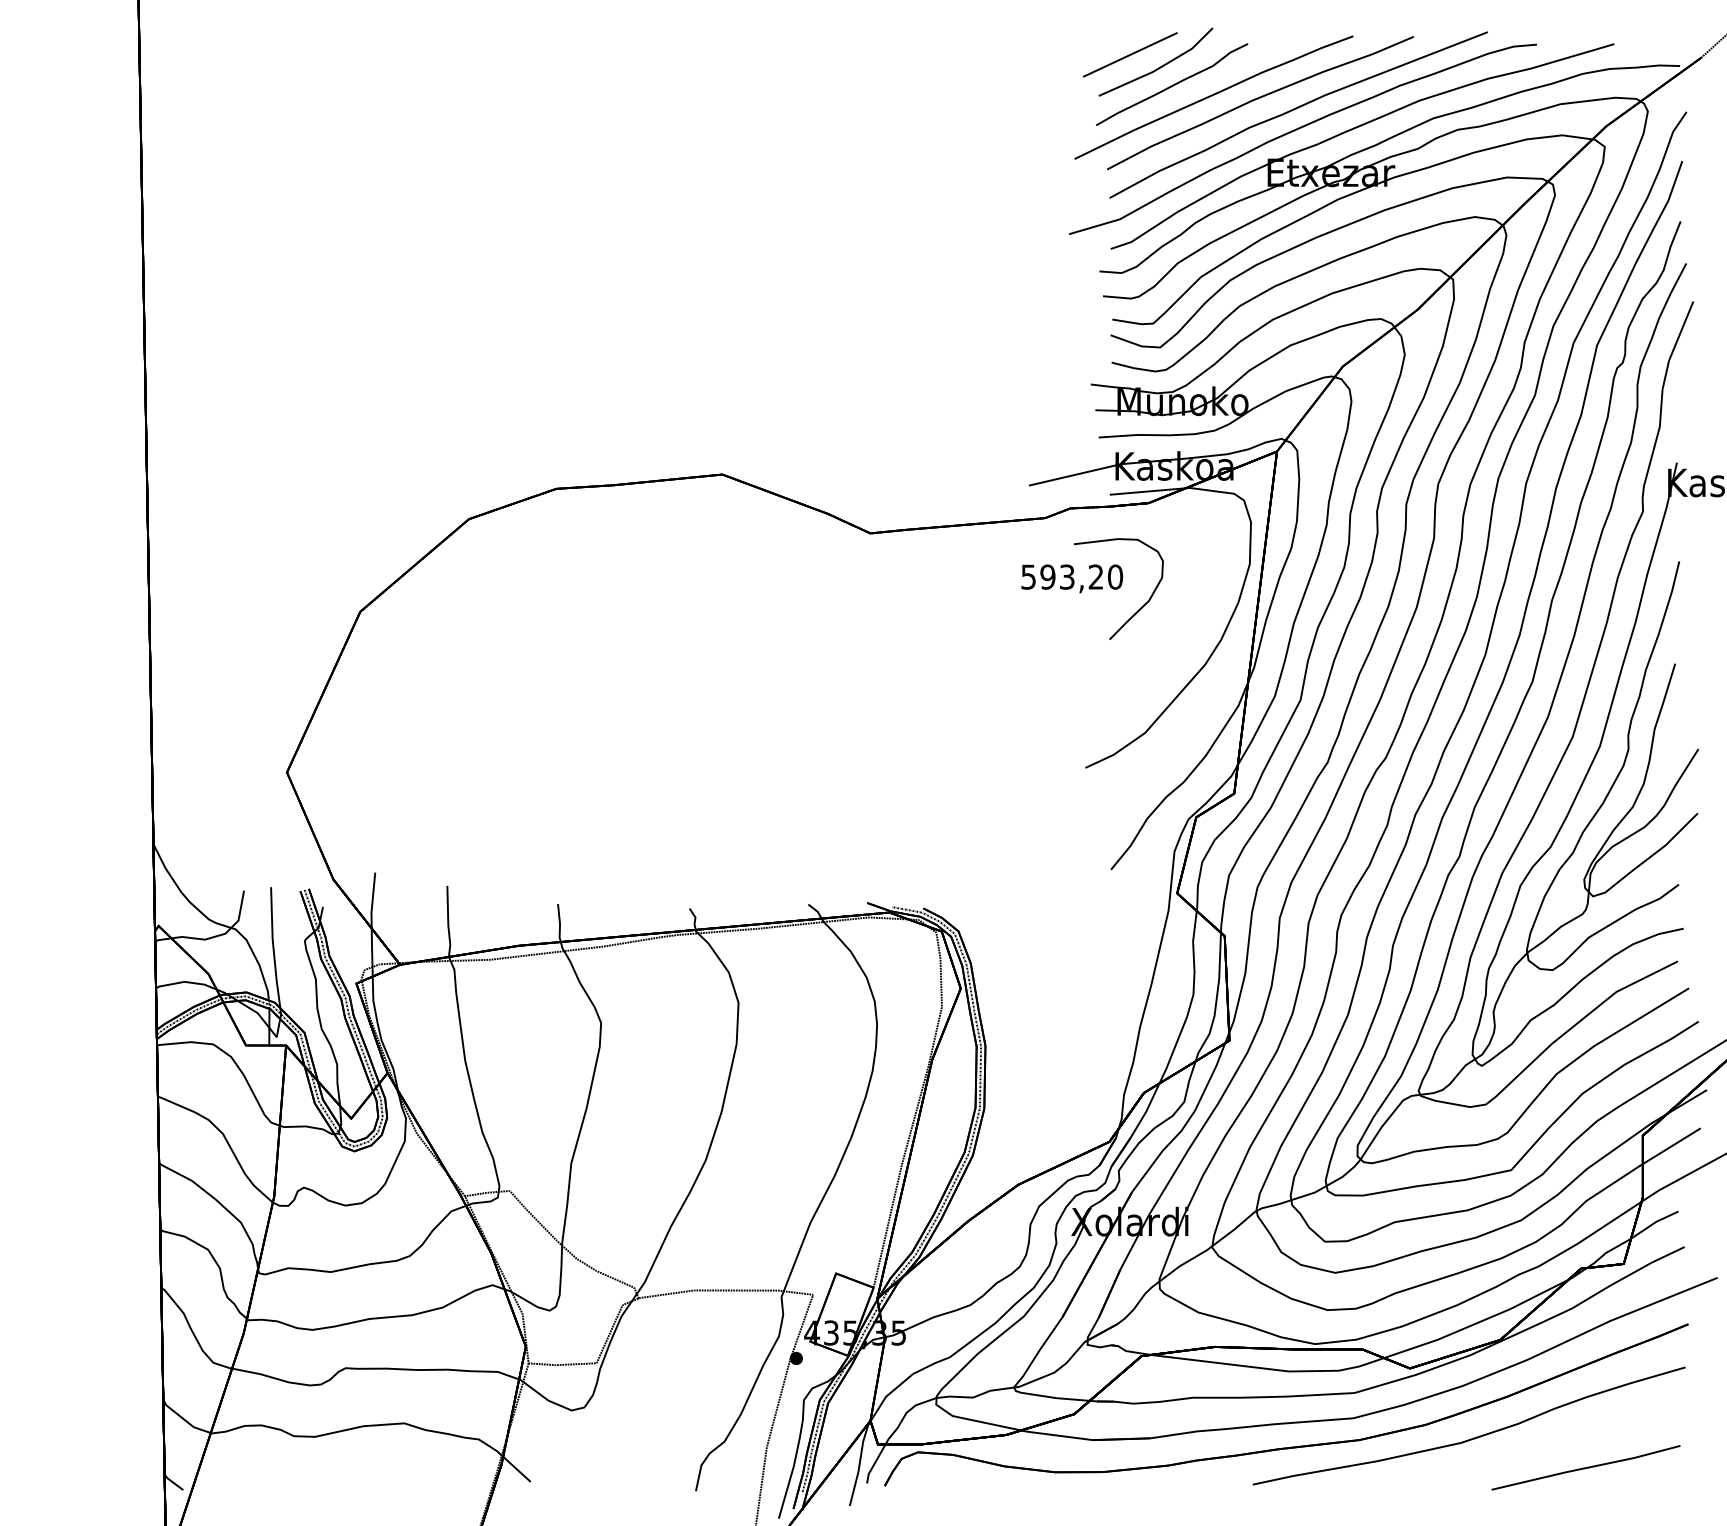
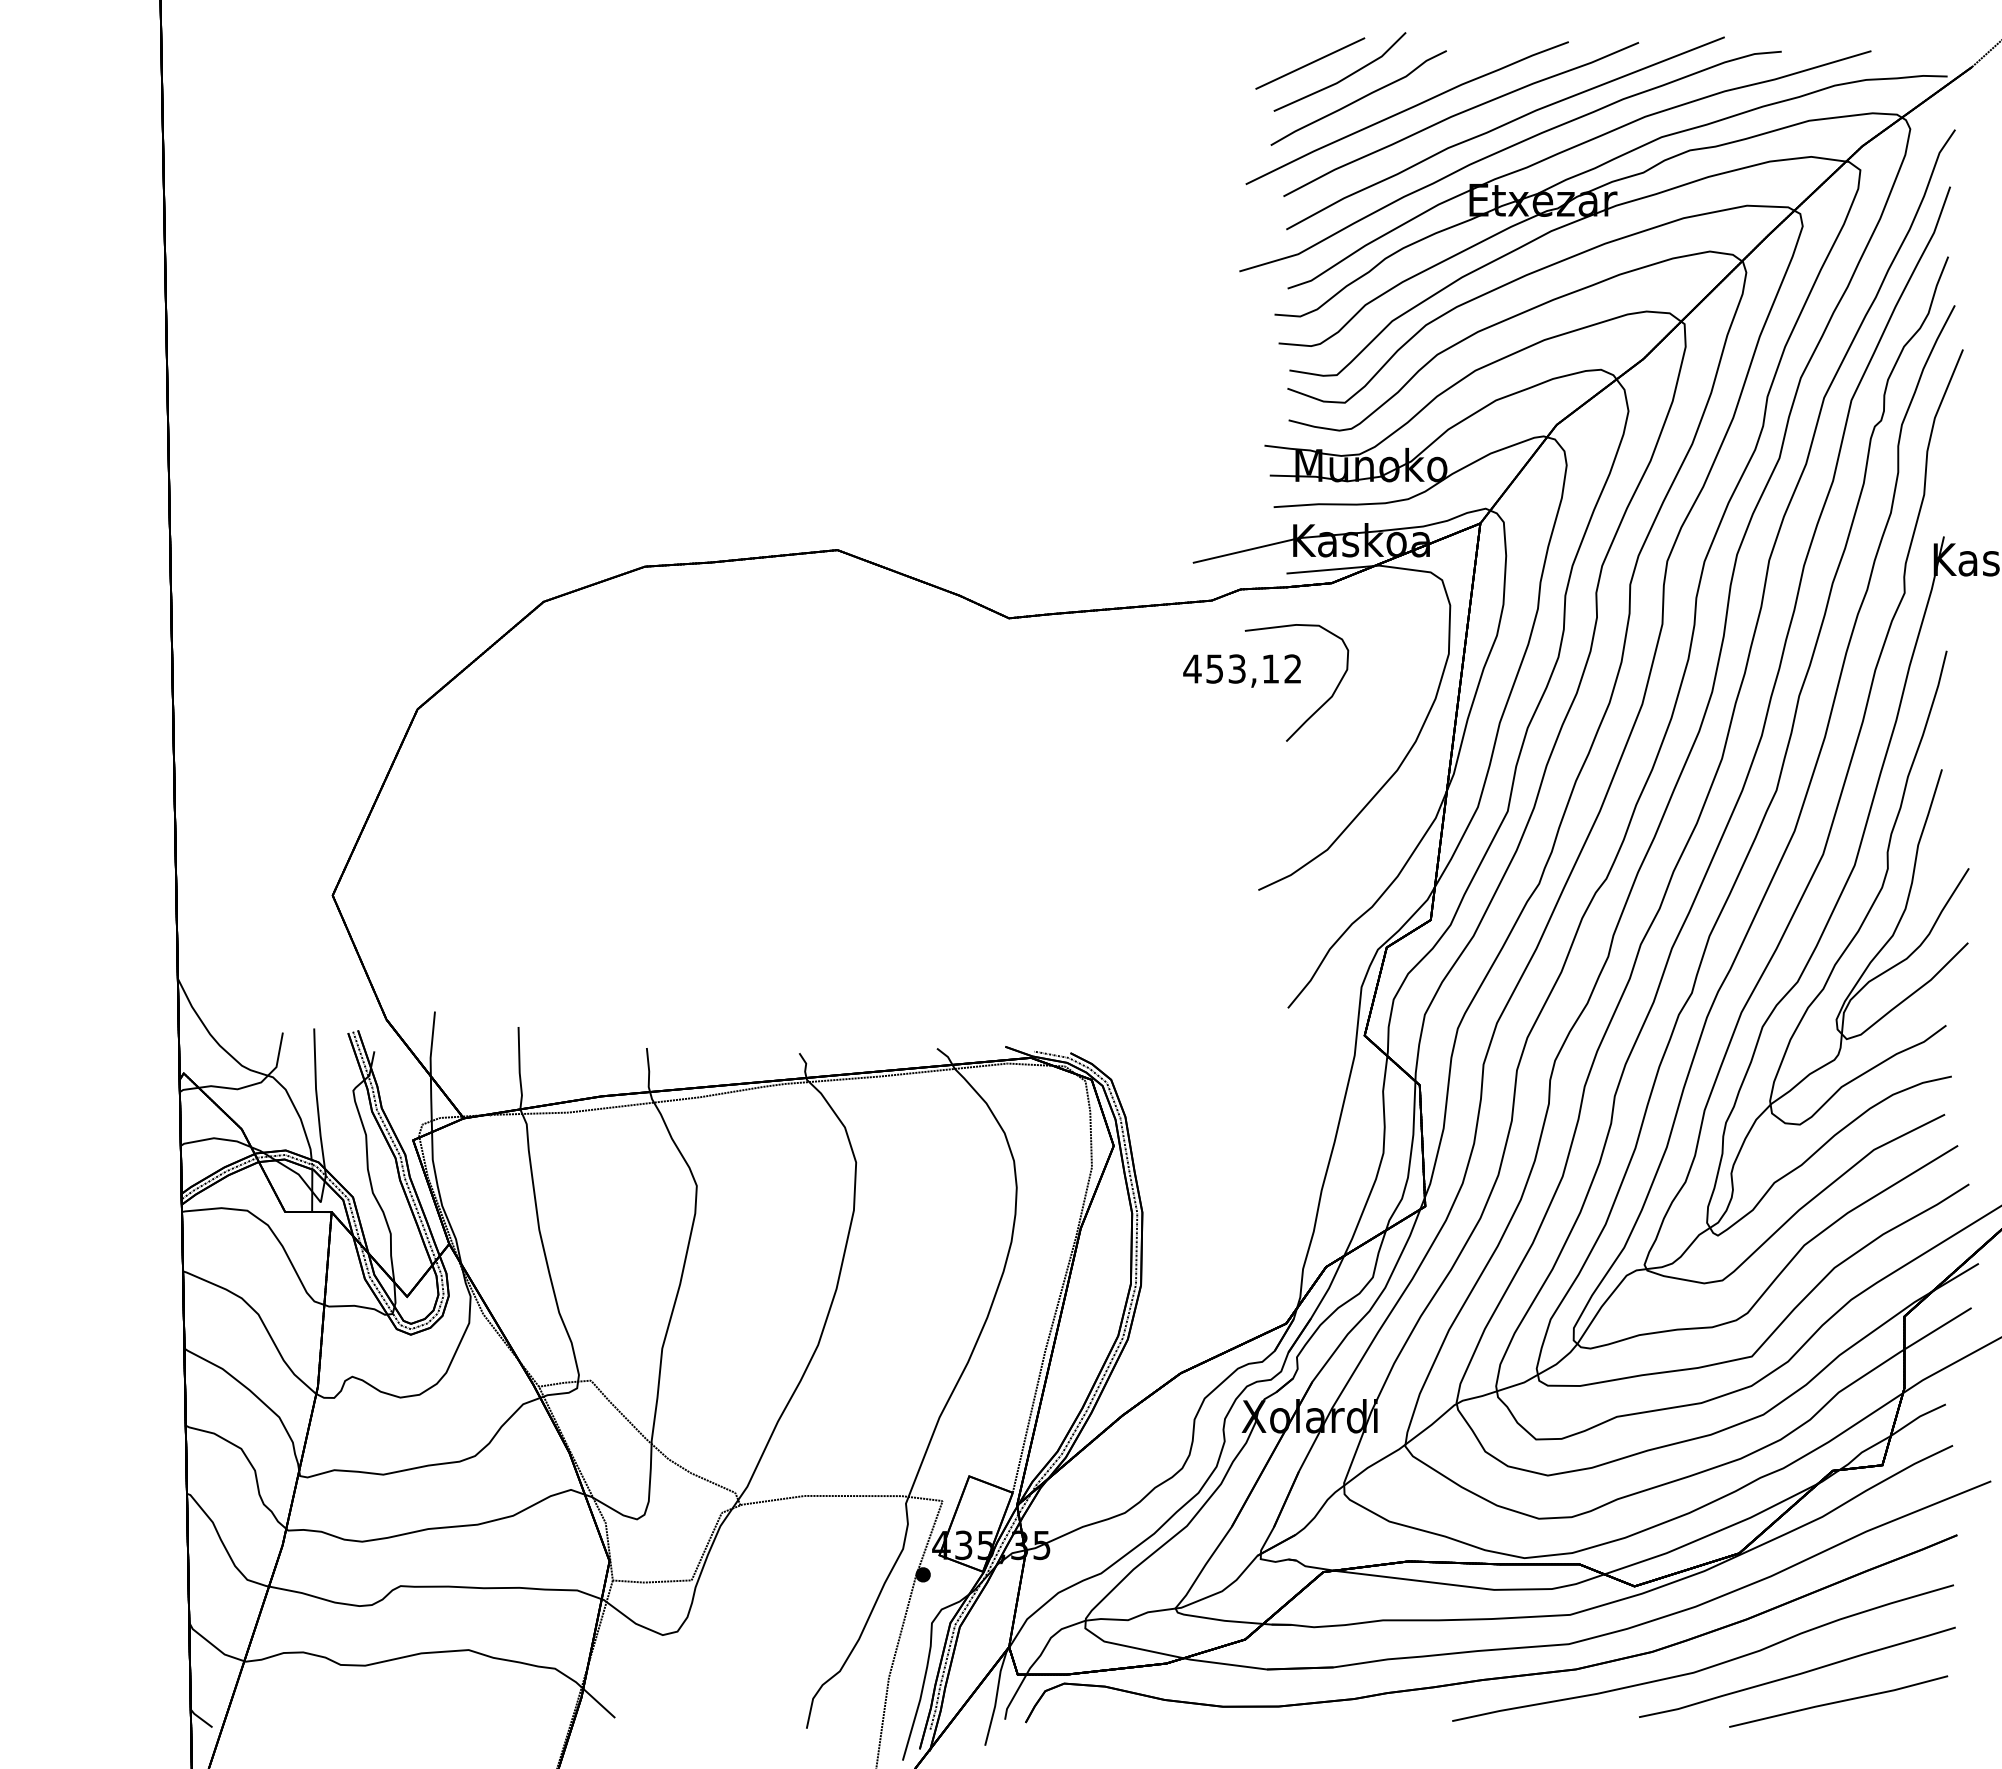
text: (1071, 576) -> (1242, 668), 593,20 -> 453,12
curve: (1550, 1443) -> (1797, 1673), added

